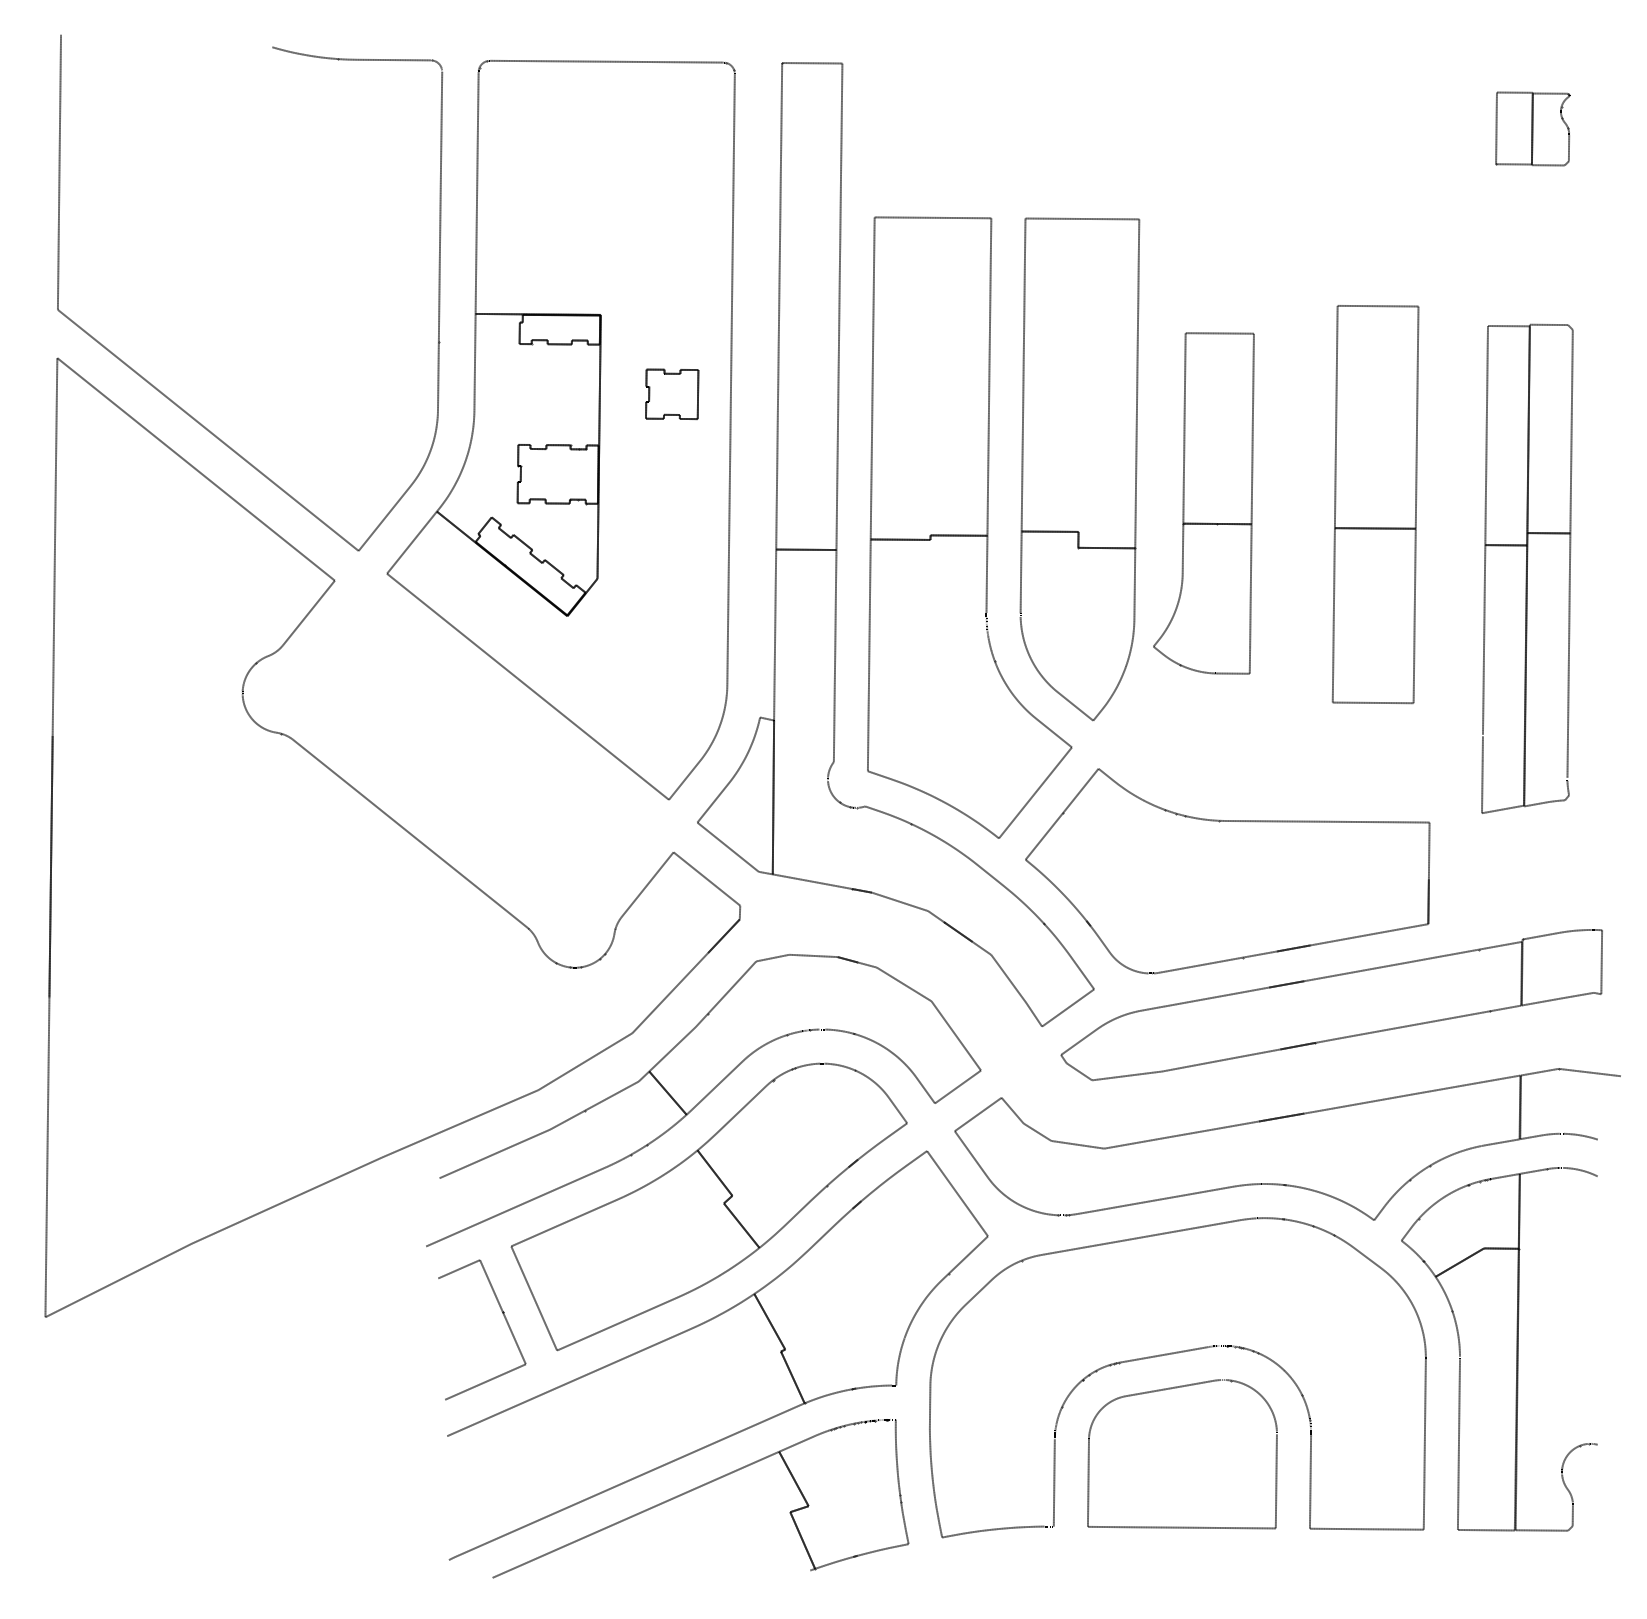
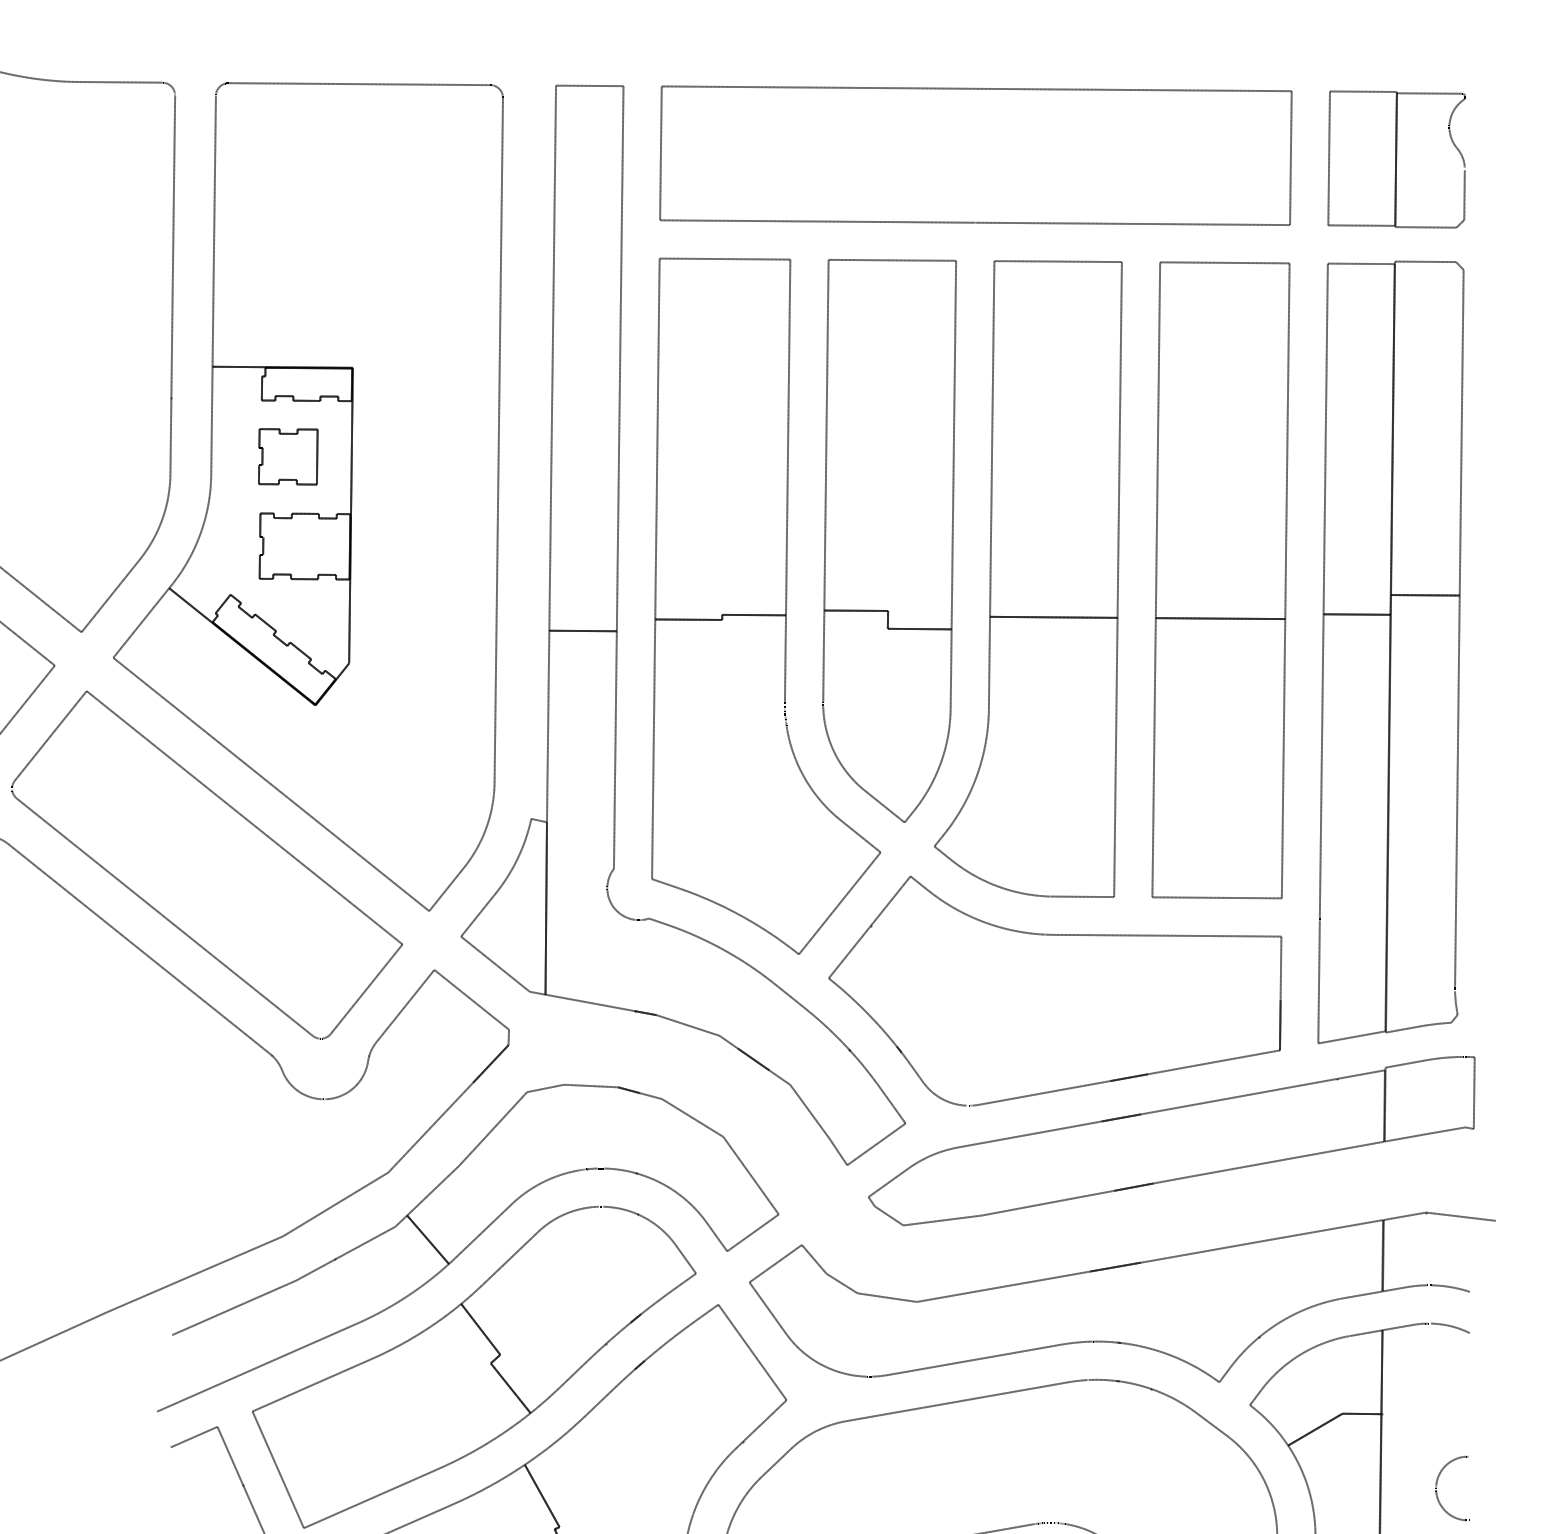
part: (1156, 125) -> (975, 155), added
part: (1532, 128) -> (1396, 158), size x1.67
part: (672, 394) -> (288, 457), moved
part: (1203, 503) -> (1028, 579), size x1.67
part: (1375, 504) -> (1220, 580), size x1.43
part: (1527, 568) -> (1391, 651), size x1.43
part: (503, 717) -> (243, 818), added
curve: (1568, 1315) -> (1437, 1488), added

